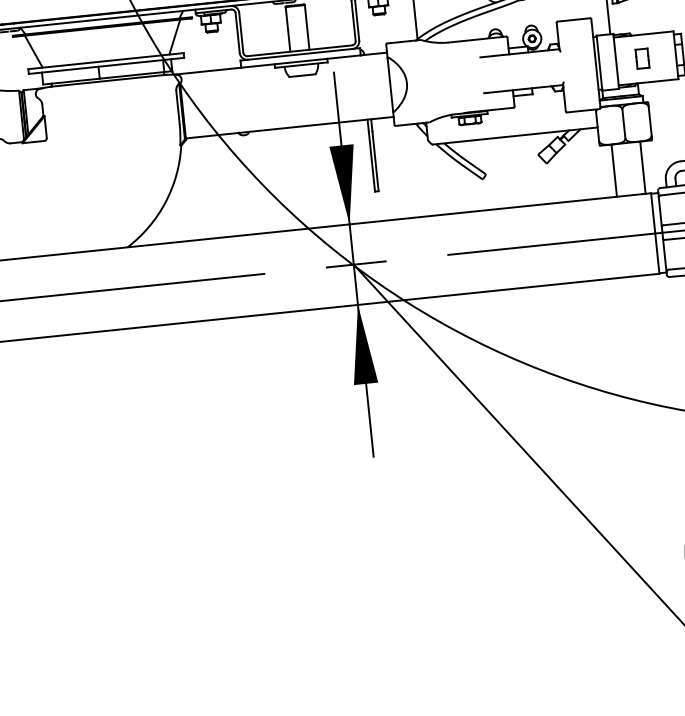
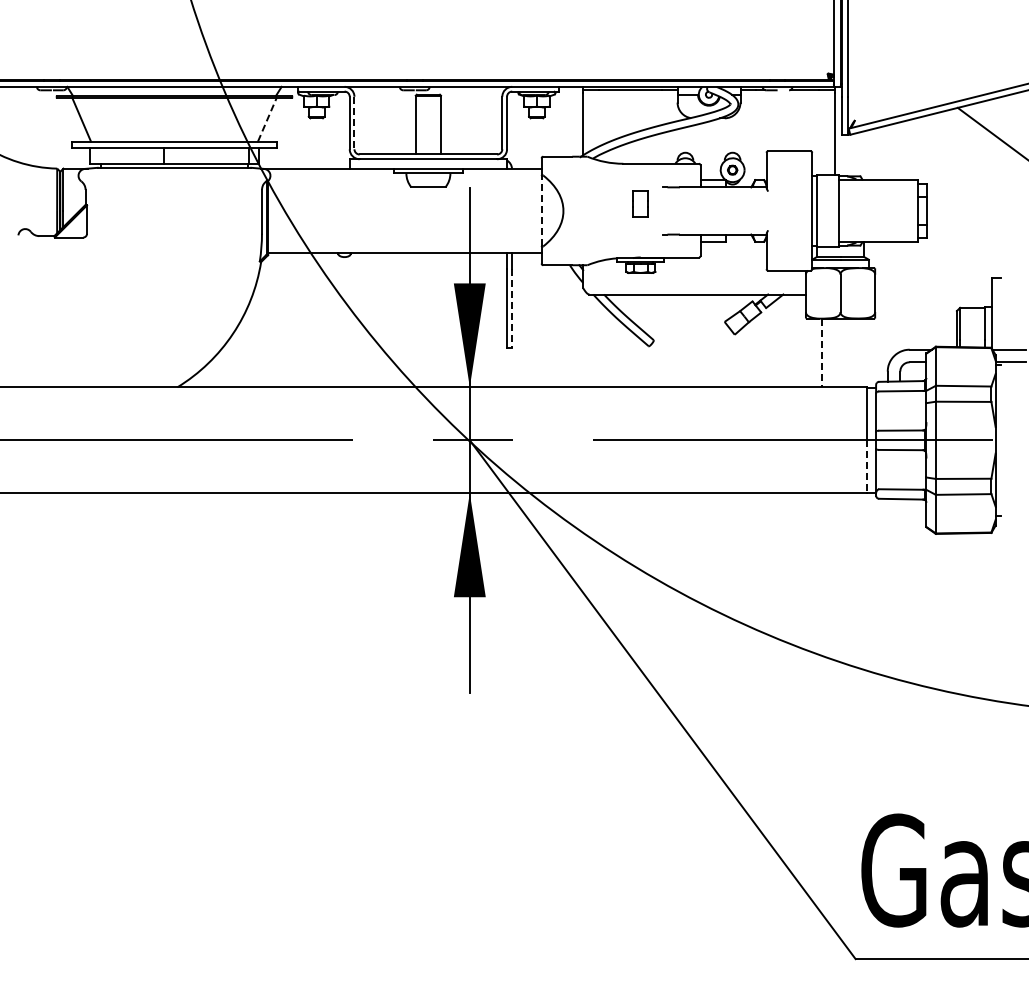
line: (241, 33) -> (354, 123), solid -> dashed
line: (174, 36) -> (267, 119), solid -> dashed
part: (642, 58) -> (640, 203), moved
line: (390, 84) -> (541, 210), solid -> dashed
line: (375, 161) -> (512, 309), solid -> dashed
line: (642, 167) -> (859, 352), removed
line: (614, 171) -> (821, 353), solid -> dashed
line: (657, 253) -> (866, 466), solid -> dashed

